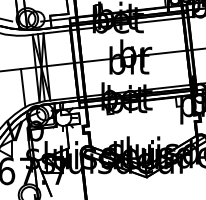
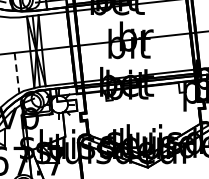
line: (23, 88) -> (17, 73), solid -> dashed

